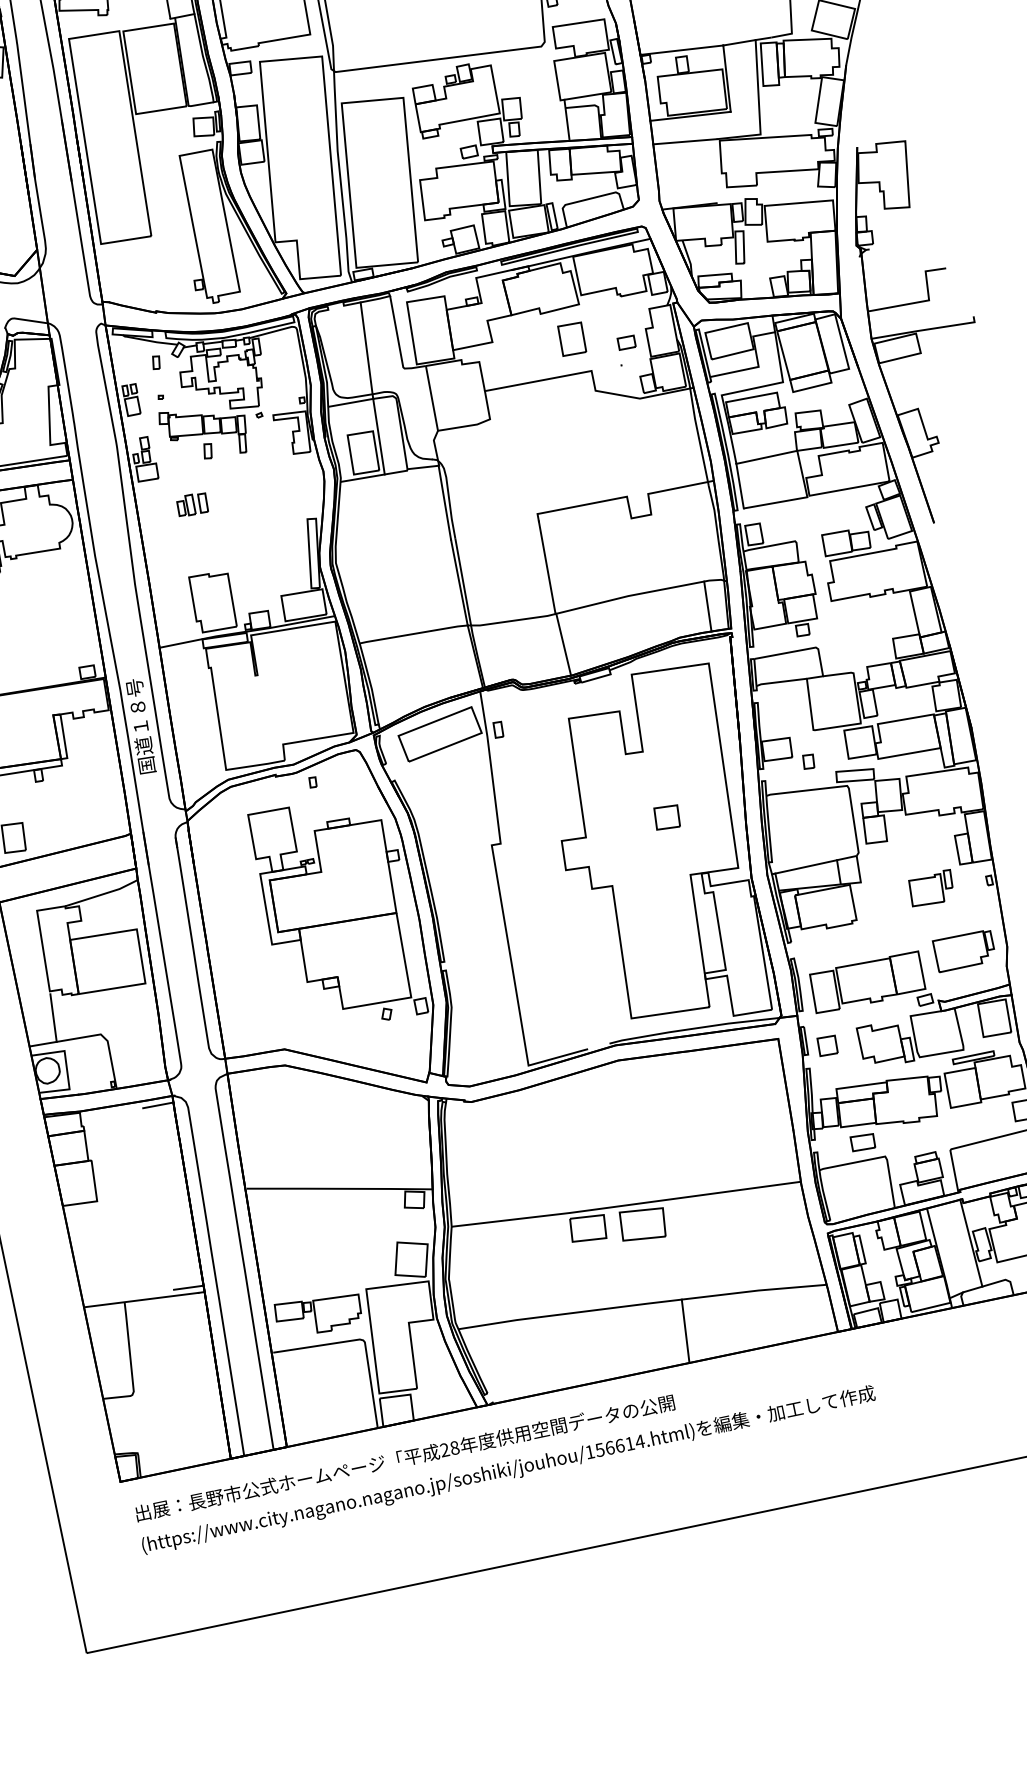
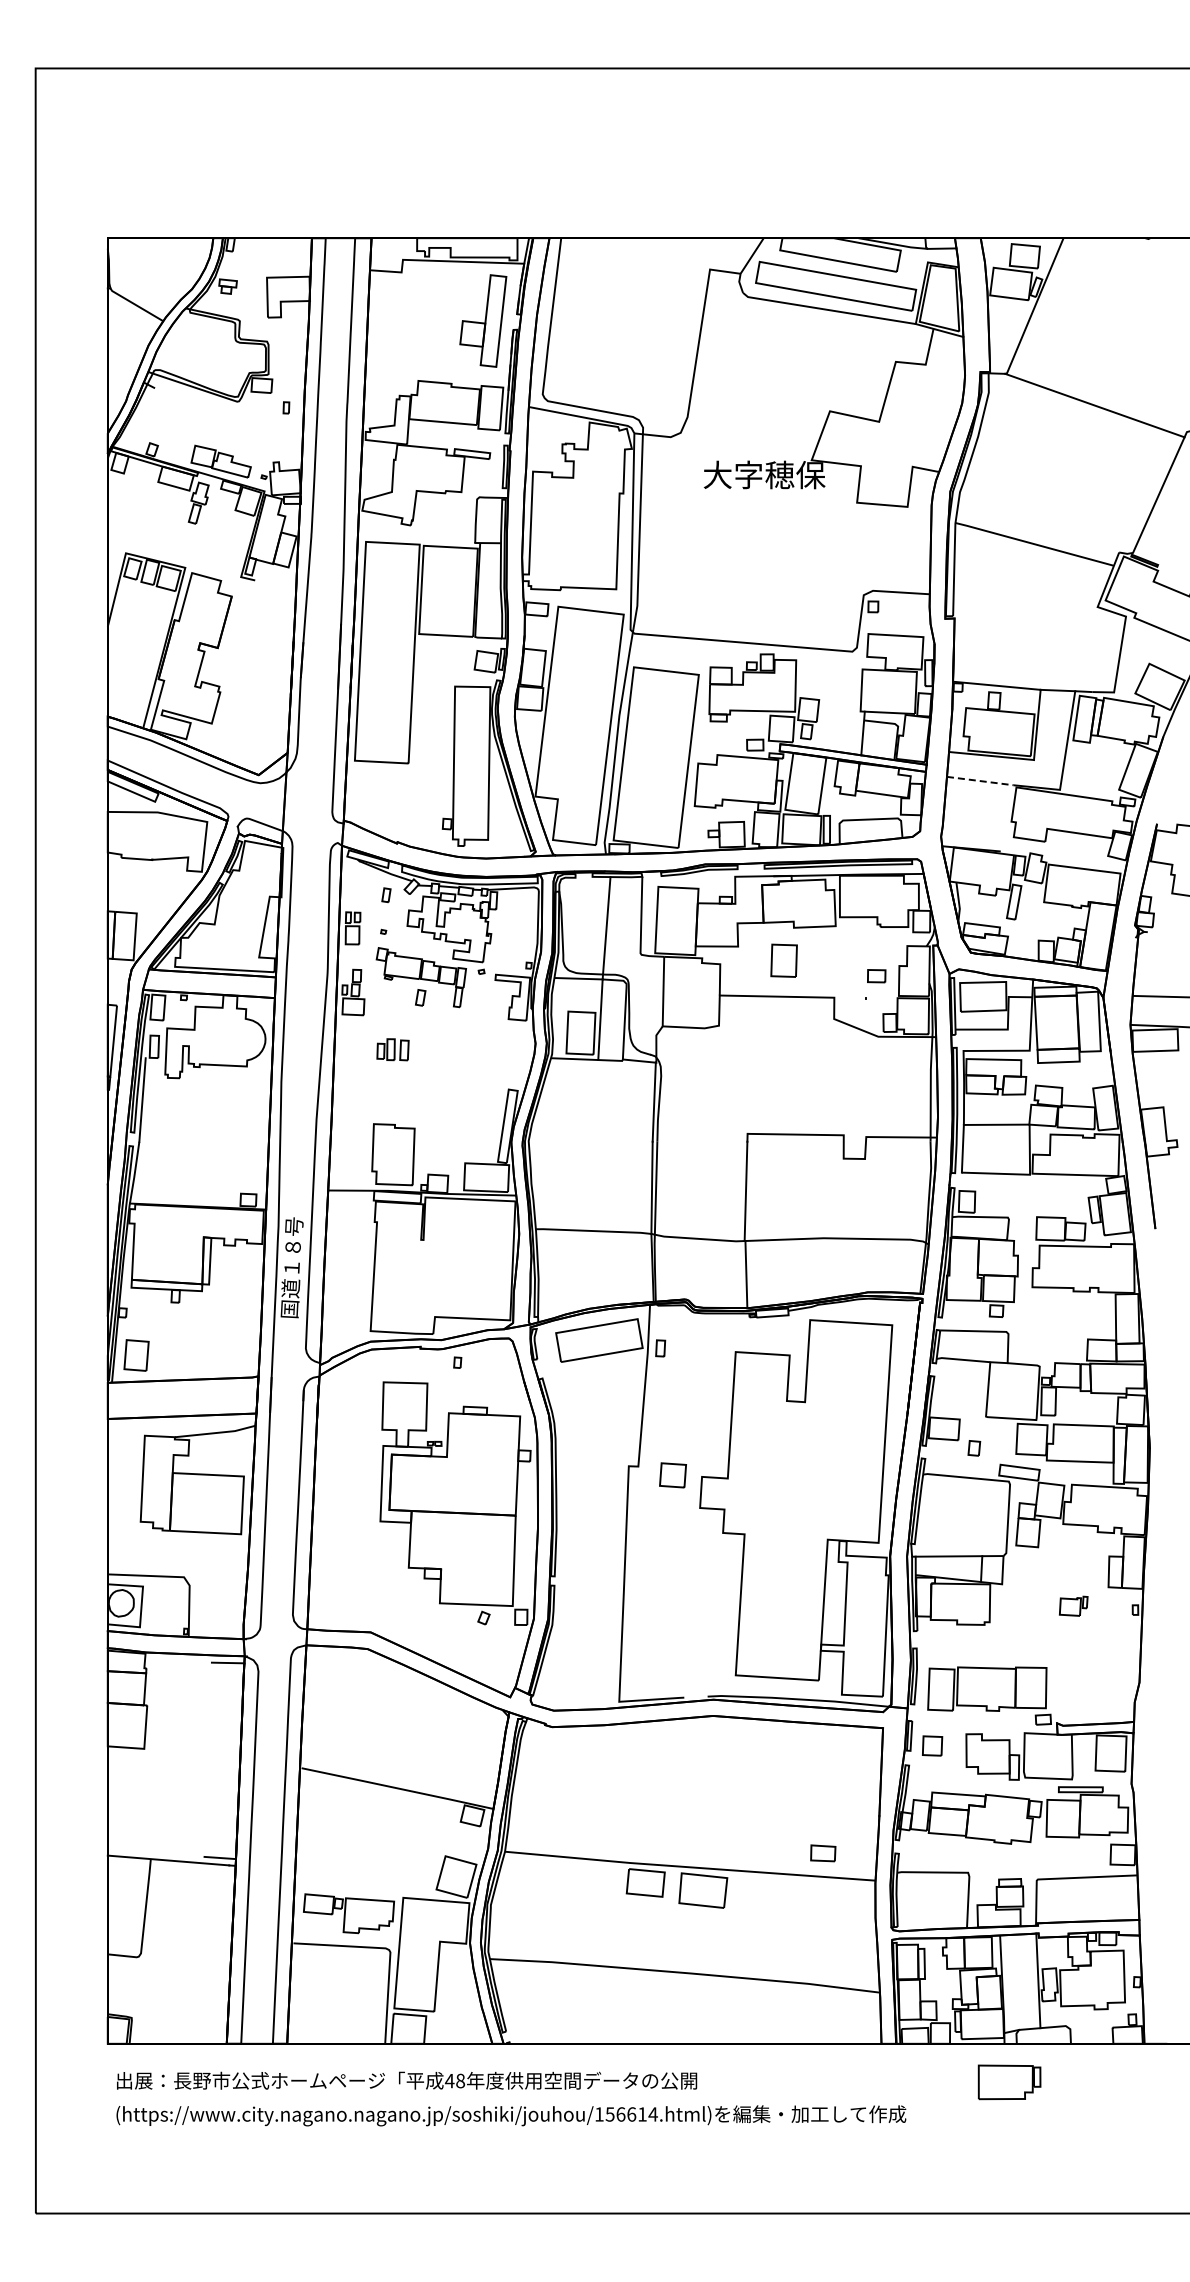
line: (685, 142) -> (980, 781), solid -> dashed
part: (571, 339) -> (783, 960), moved
line: (707, 605) -> (903, 1265), removed
part: (666, 817) -> (672, 1475), moved
part: (931, 889) -> (1073, 1606), size x0.6
part: (964, 950) -> (1009, 2082), moved
line: (53, 1017) -> (138, 1549), removed
part: (863, 1142) -> (823, 1853), moved
line: (685, 1330) -> (724, 2009), removed
text: (444, 1449) -> (449, 2080), 28 -> 48

